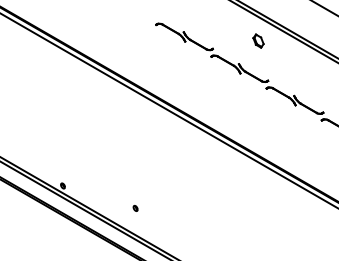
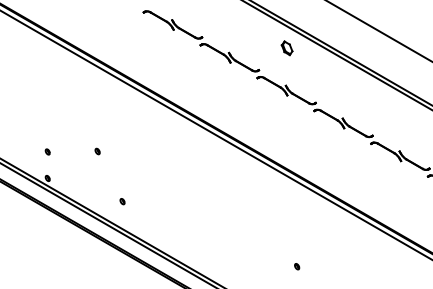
part: (257, 41) -> (286, 48), moved
part: (62, 159) -> (47, 151), added
part: (111, 159) -> (97, 151), added

